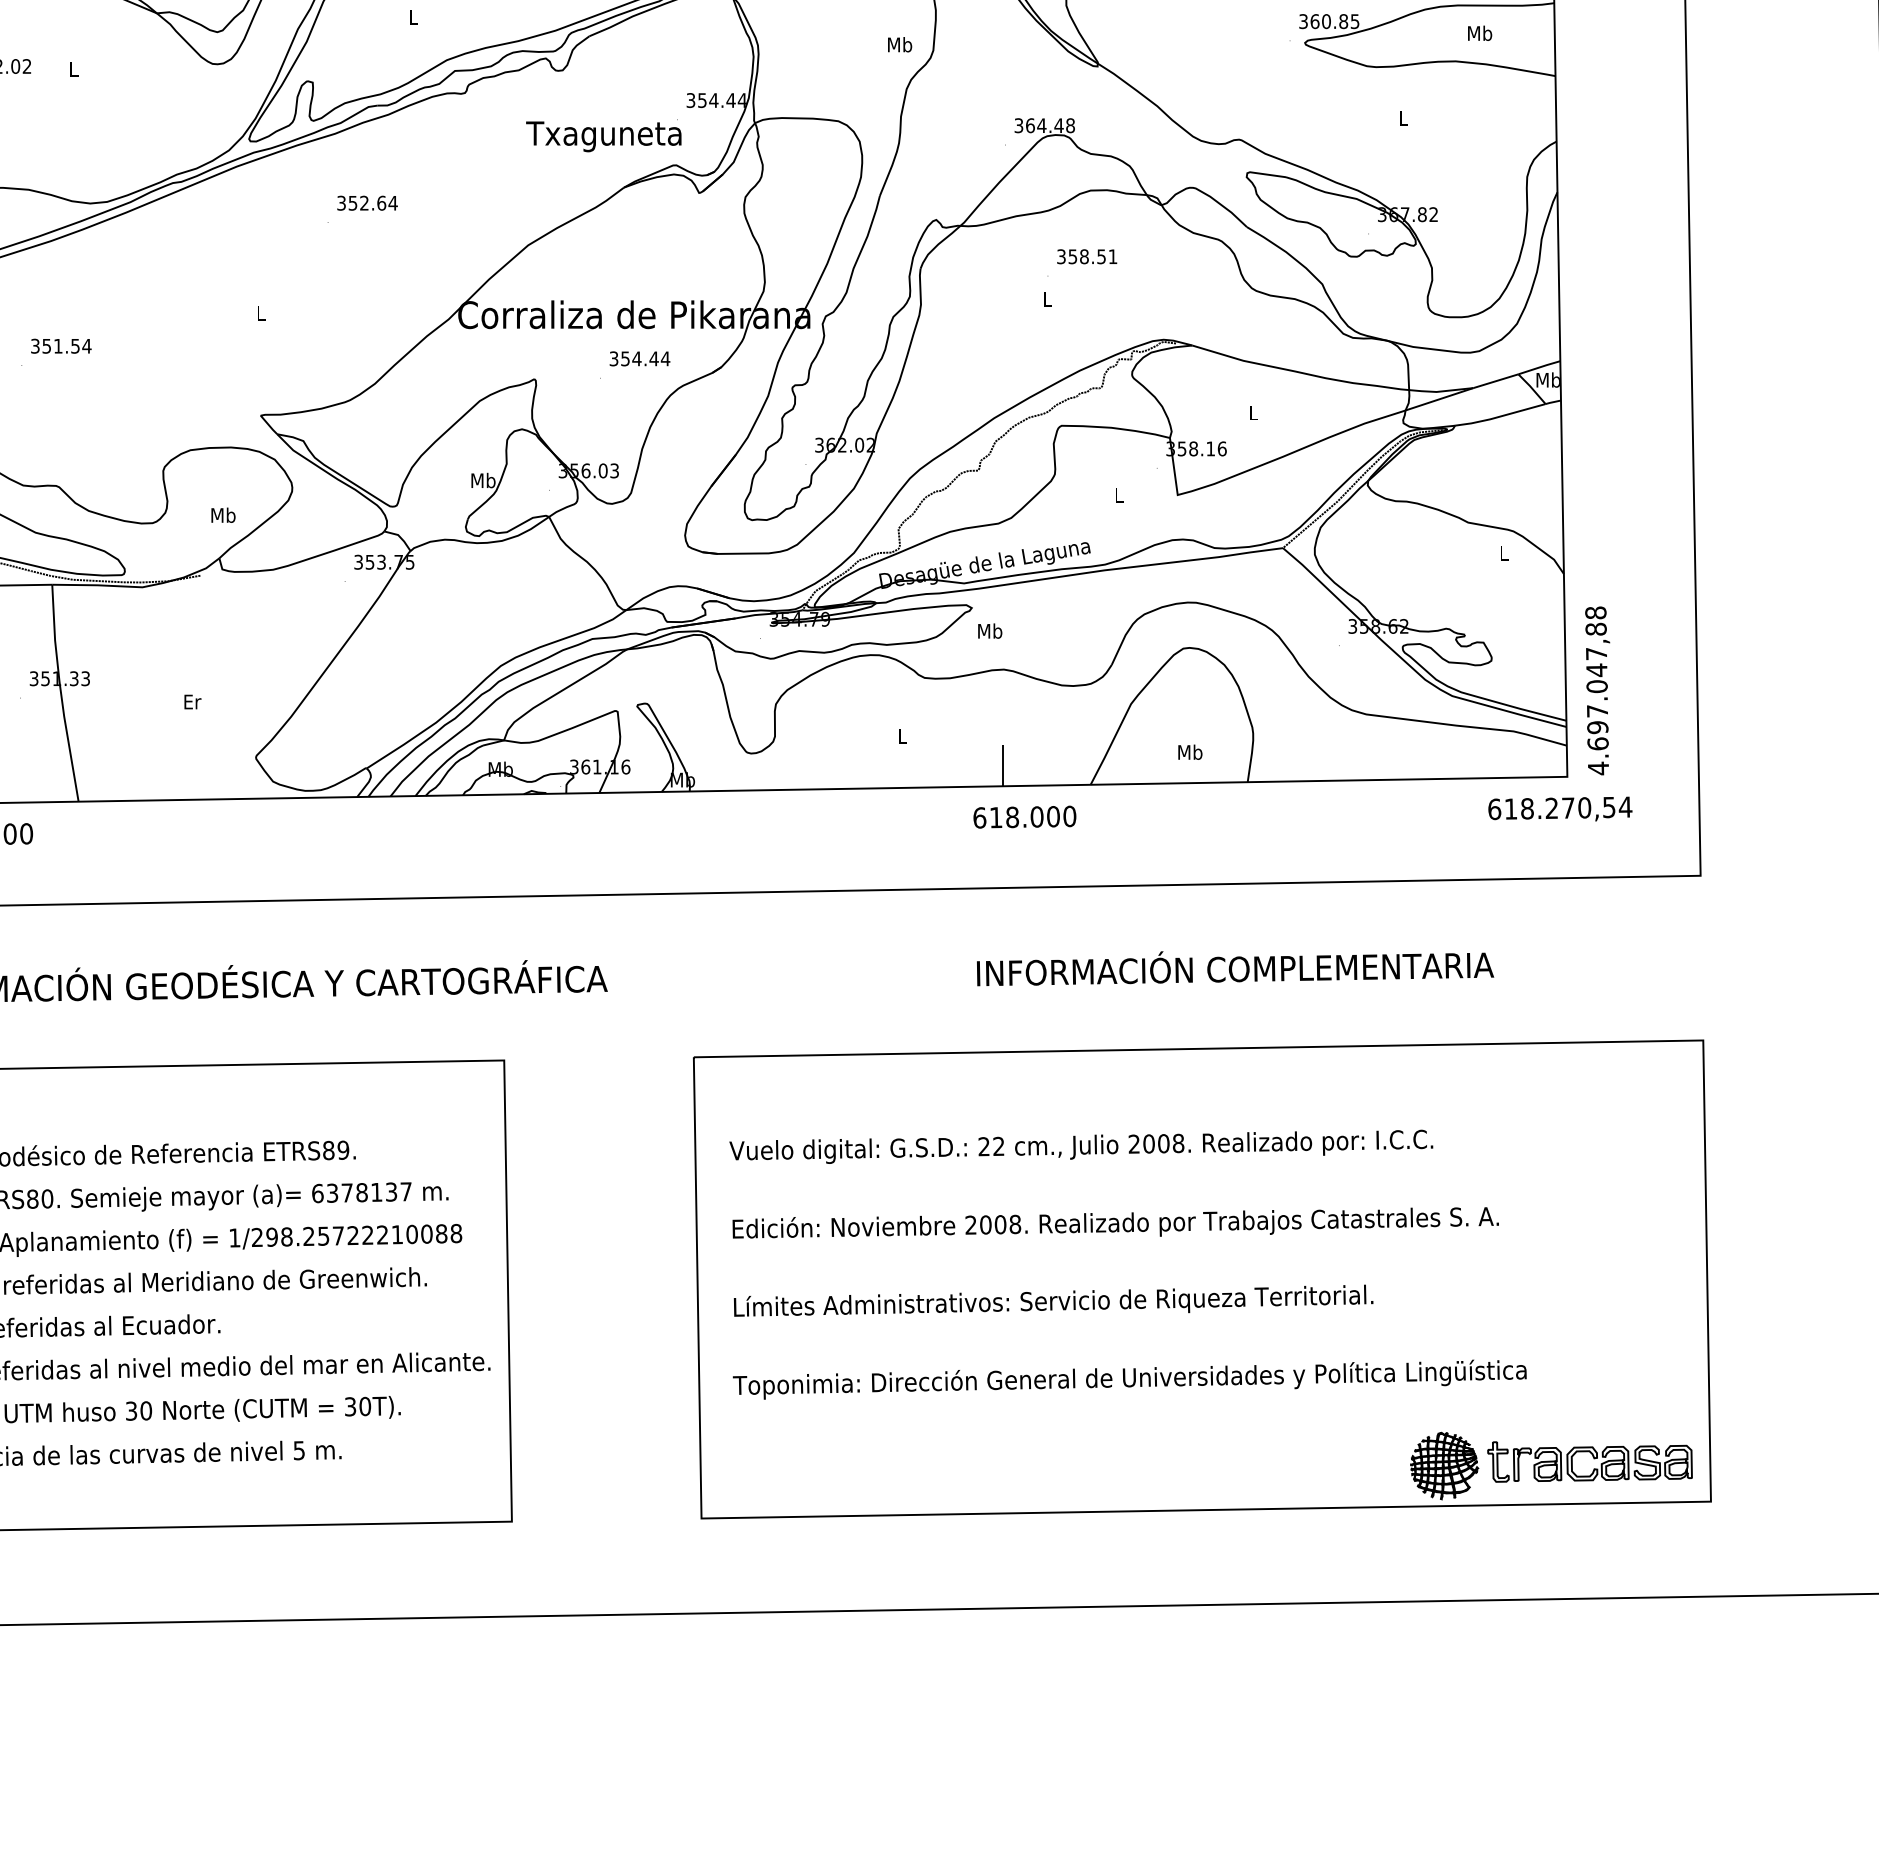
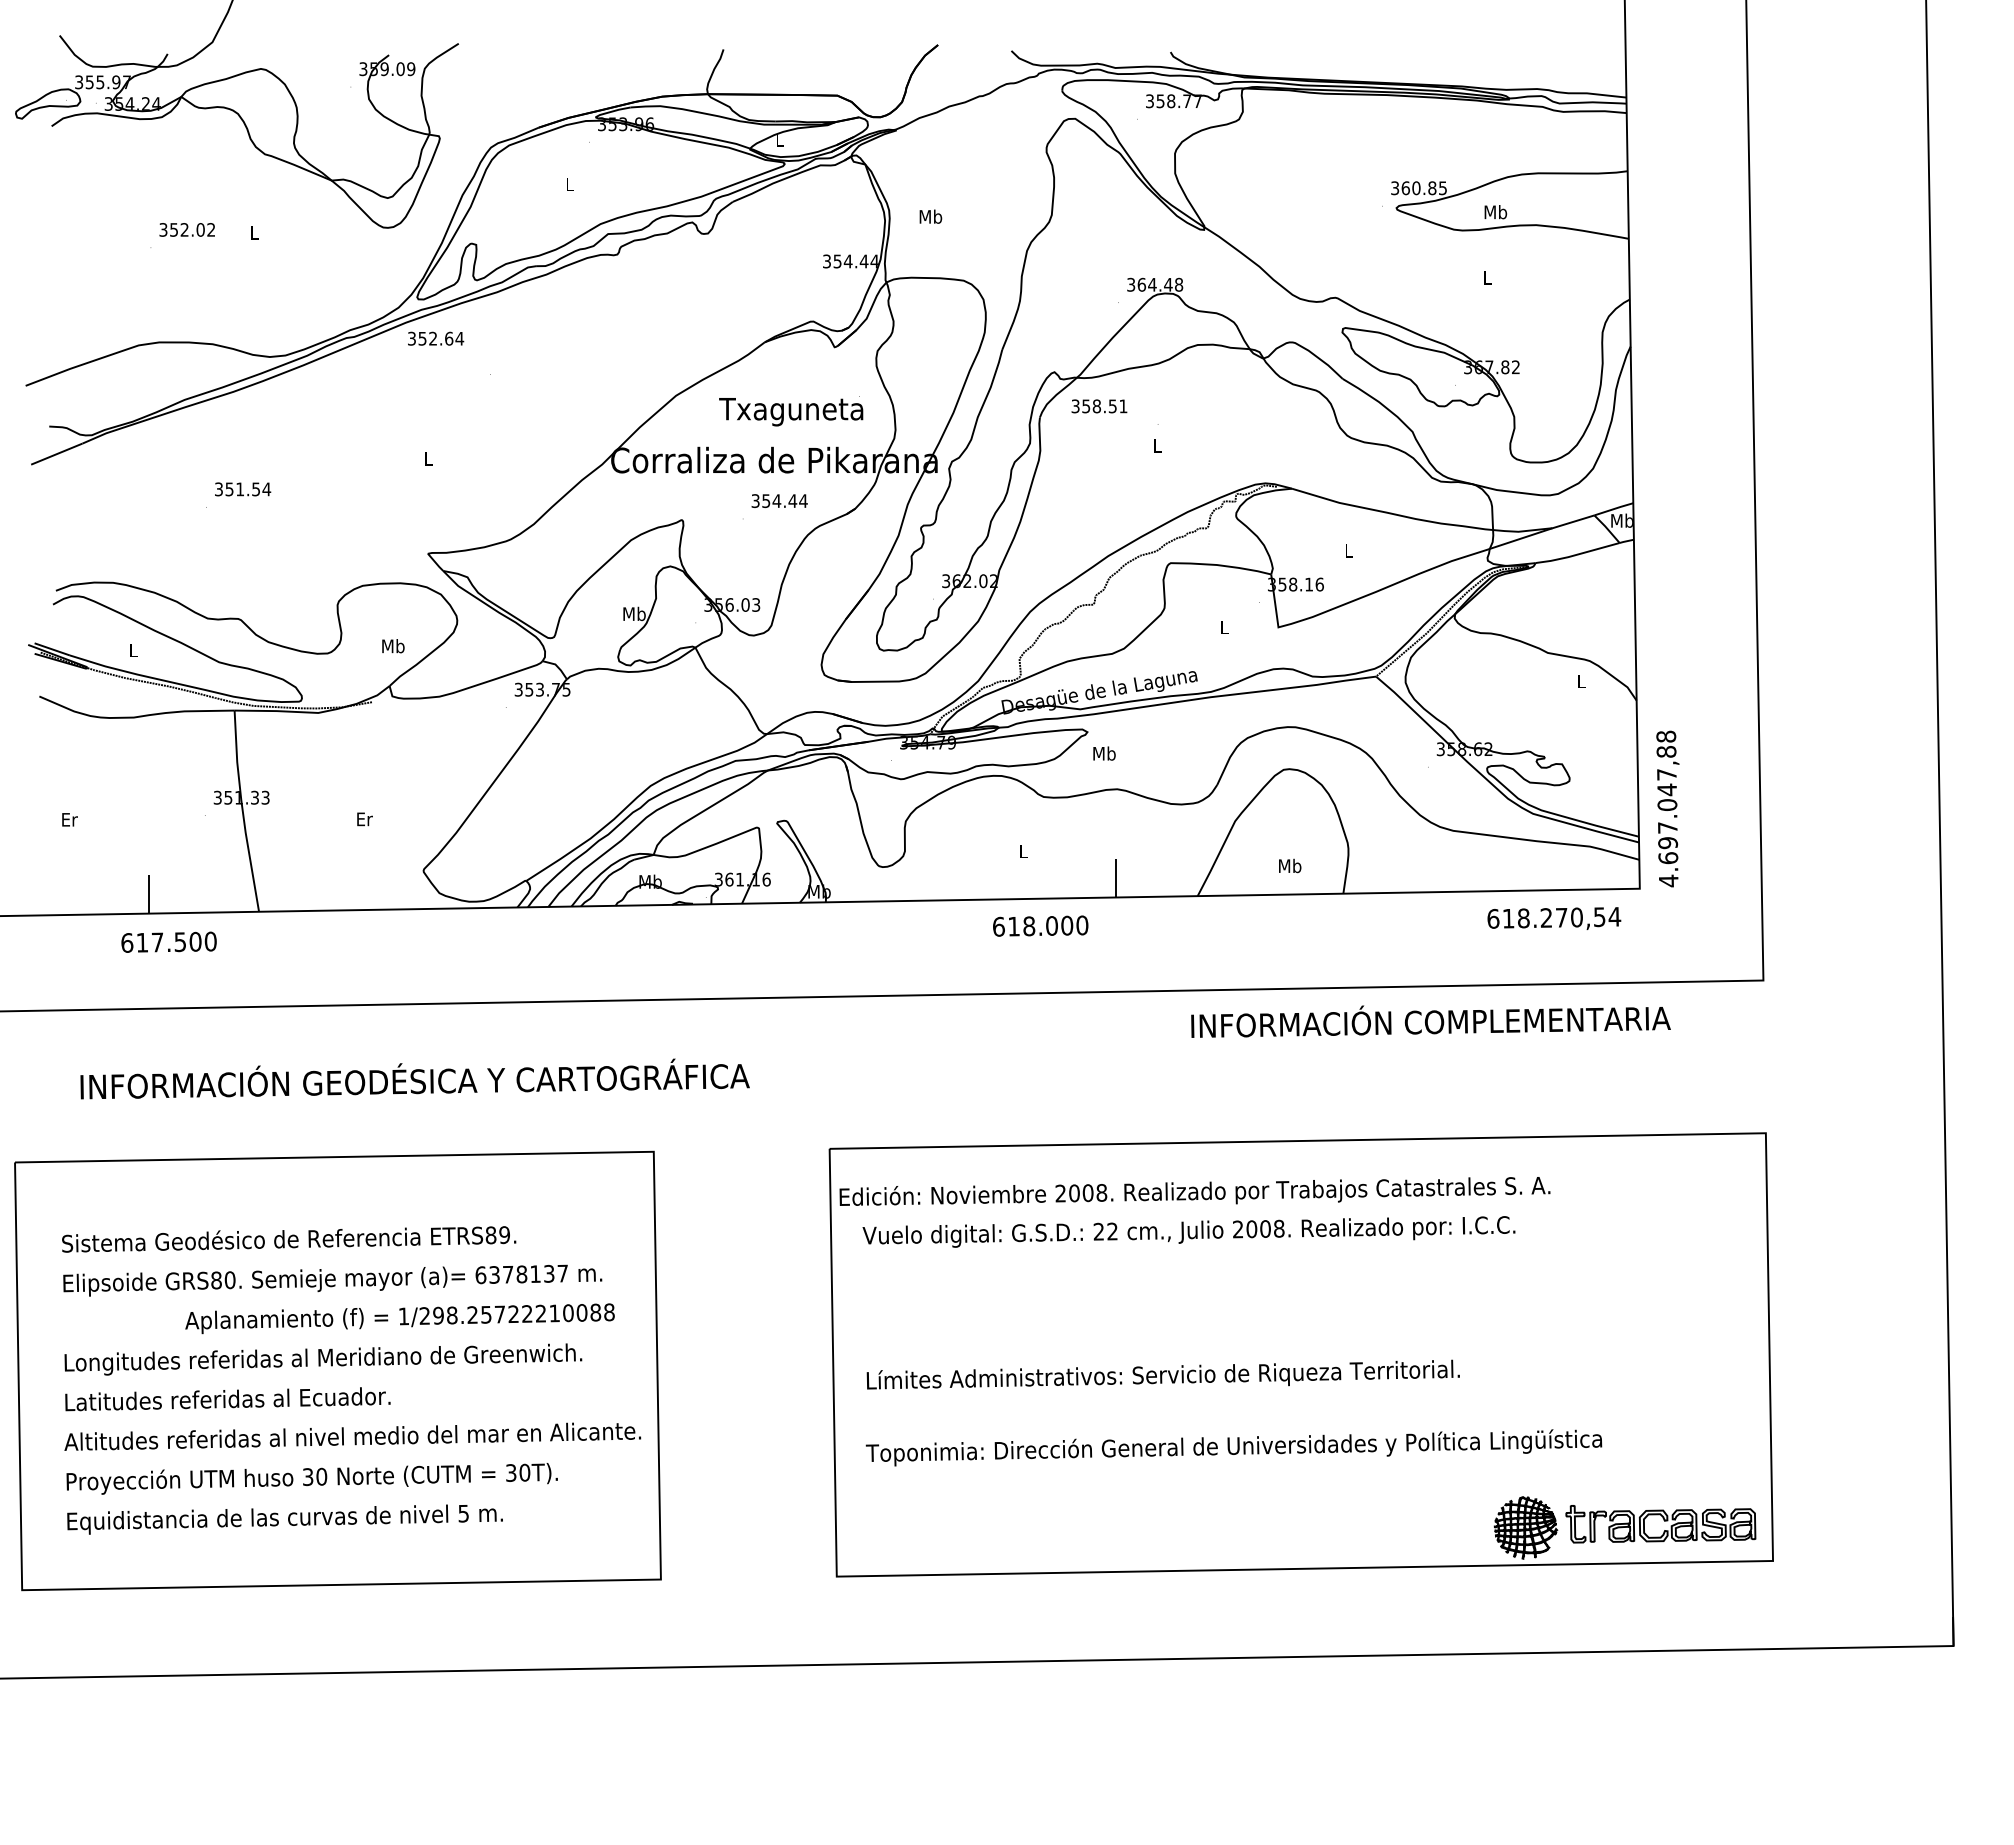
text: (1479, 33) -> (1495, 212), moved
text: (899, 44) -> (930, 216), moved
text: (604, 136) -> (791, 411), moved
text: (368, 202) -> (436, 338), moved
text: (1087, 256) -> (1099, 406), moved
text: (1560, 808) -> (1554, 918), moved
text: (1024, 816) -> (1040, 925), moved
text: (1234, 968) -> (1430, 1021), moved
text: (1115, 1222) -> (1194, 1191), moved

